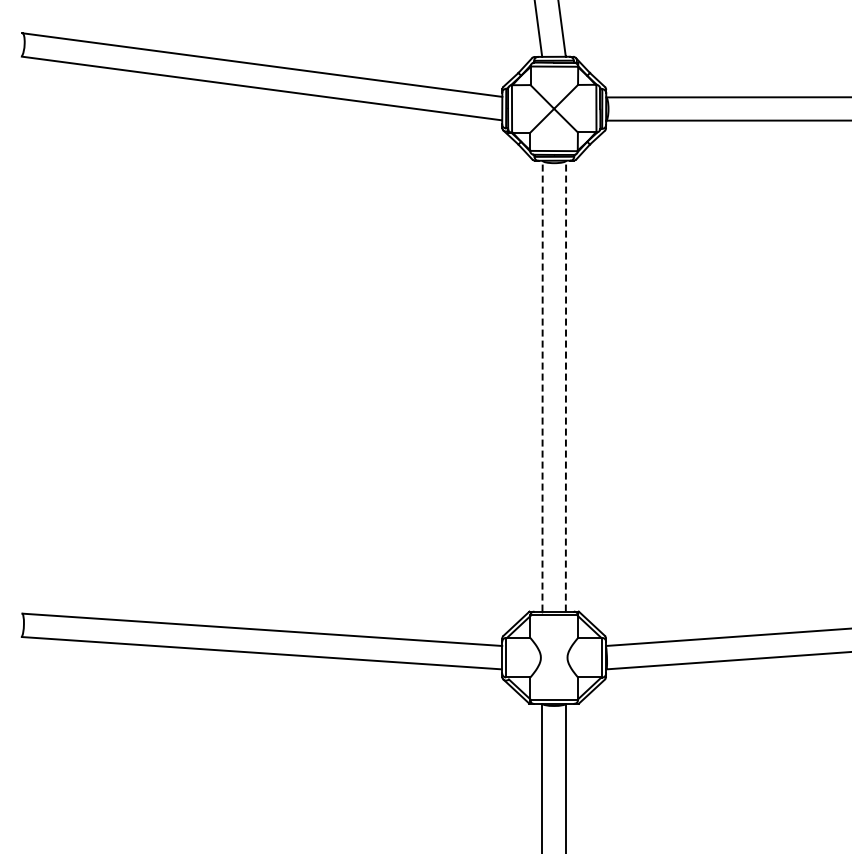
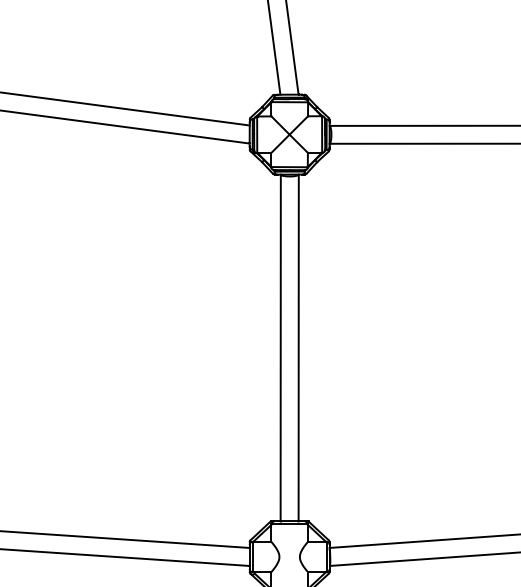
line: (542, 385) -> (280, 347), dashed -> solid
line: (565, 385) -> (298, 347), dashed -> solid

